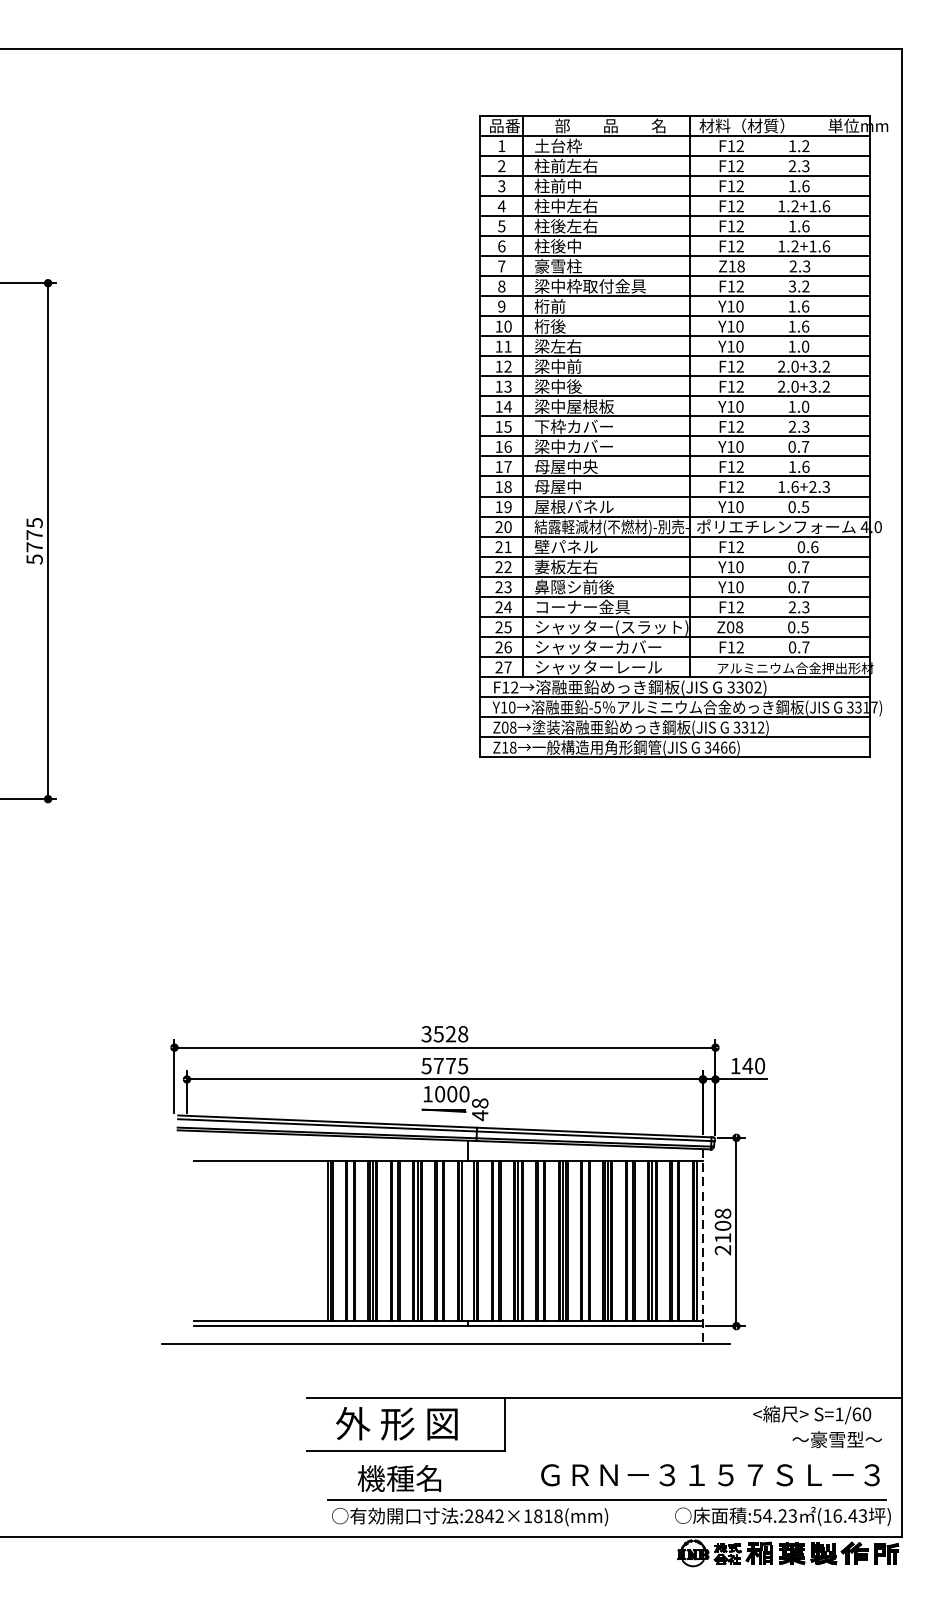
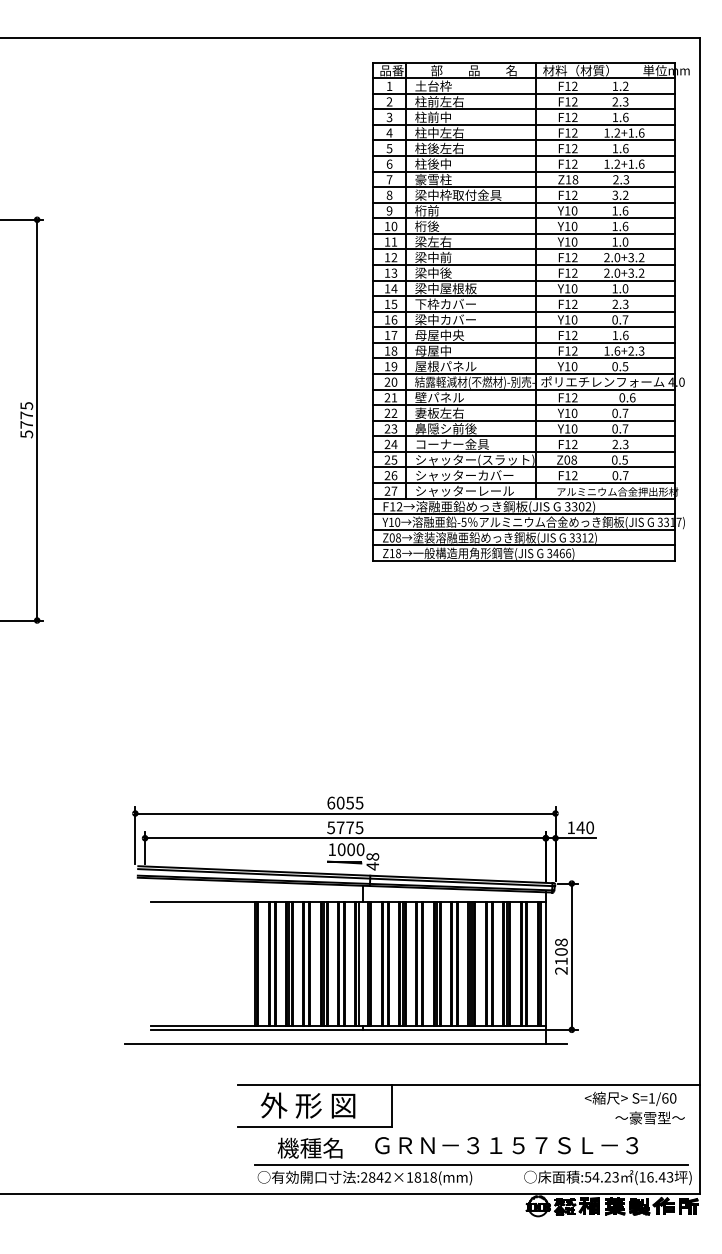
part: (683, 436) -> (530, 311), moved
text: (445, 1033) -> (345, 802), 3528 -> 6055
line: (702, 1247) -> (545, 968), dashed -> solid
text: (710, 1475) -> (506, 1145), moved

